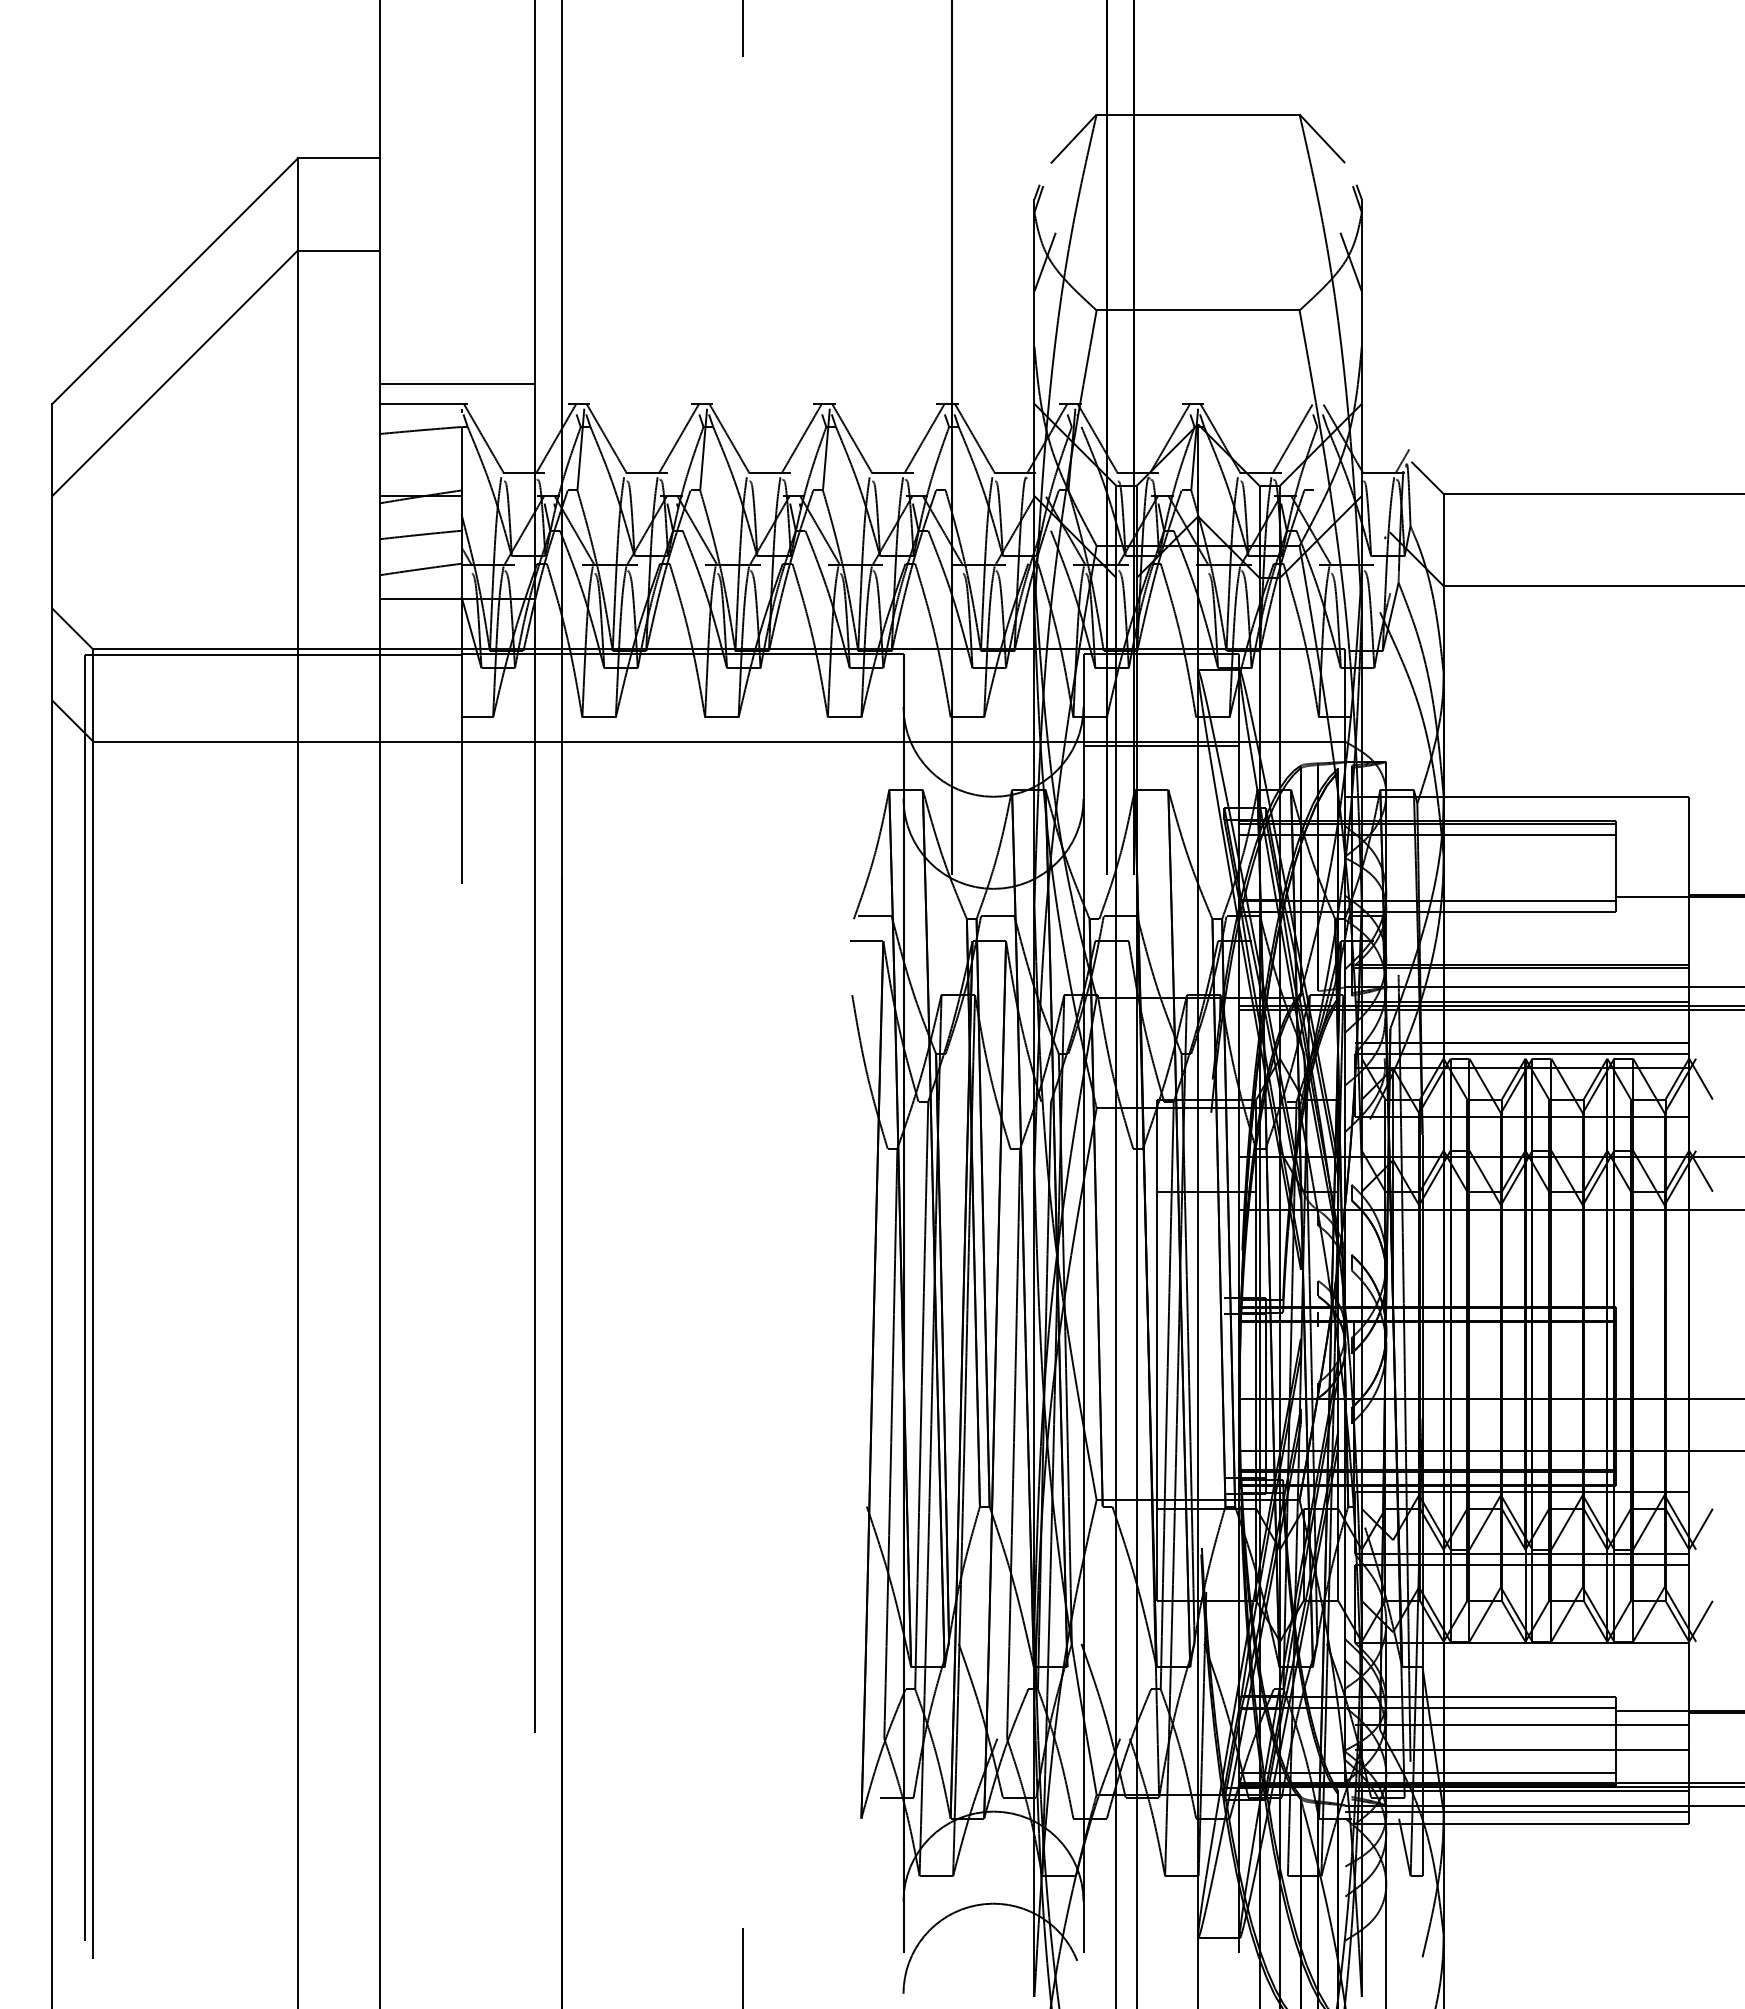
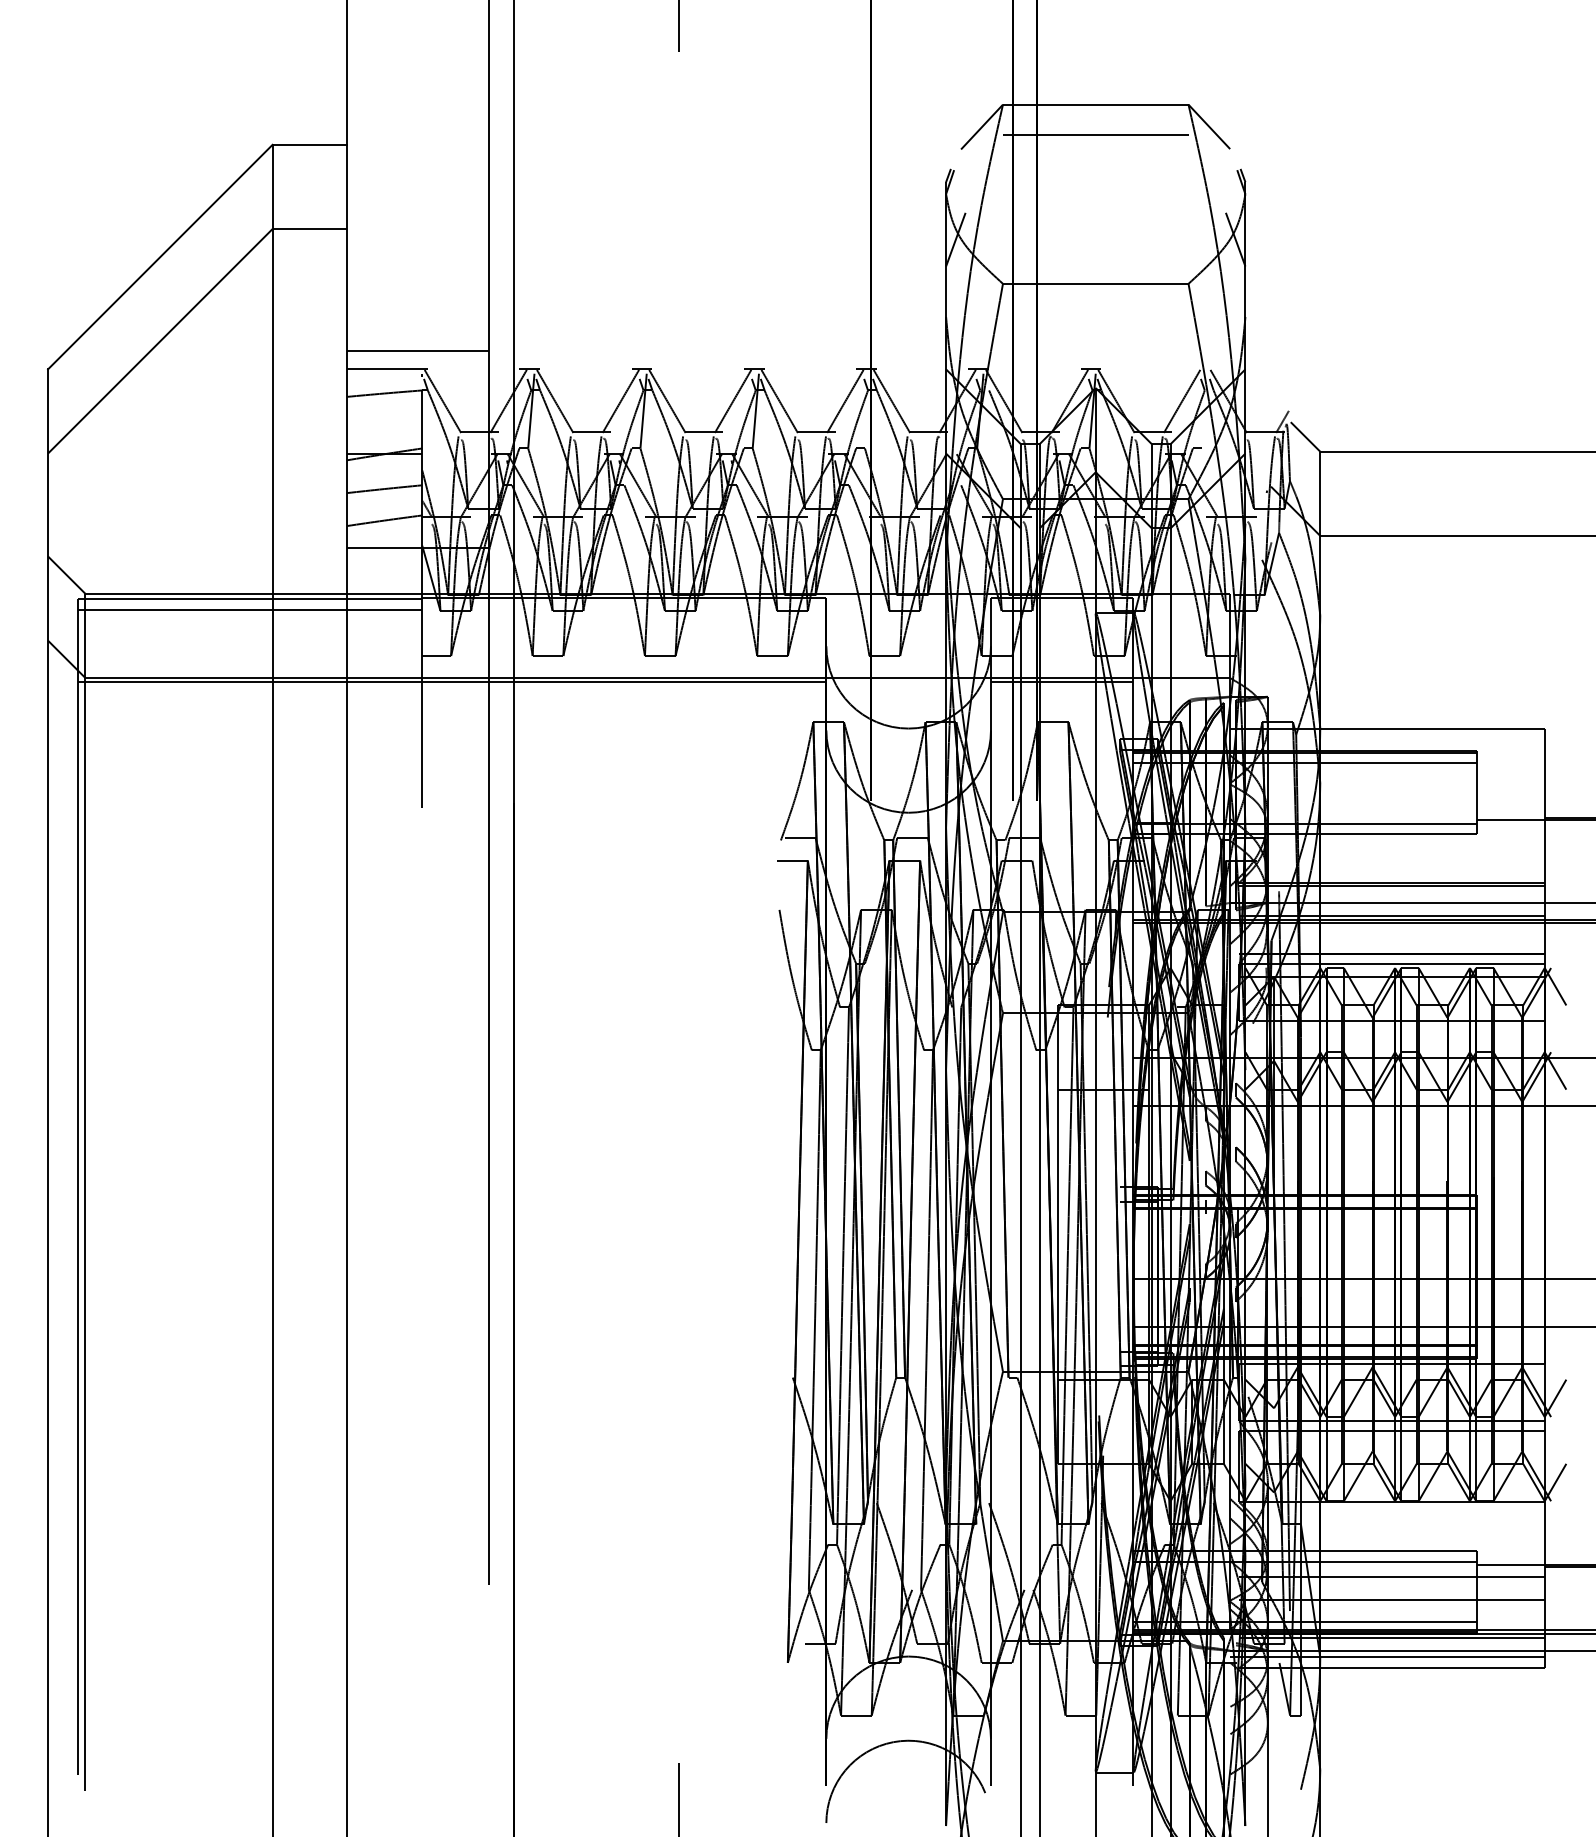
line: (1197, 147) -> (1095, 134), added
line: (273, 667) -> (250, 610), added
line: (494, 745) -> (452, 681), added

